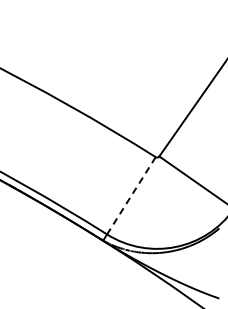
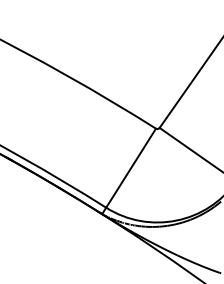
line: (131, 195) -> (131, 167), dashed -> solid

